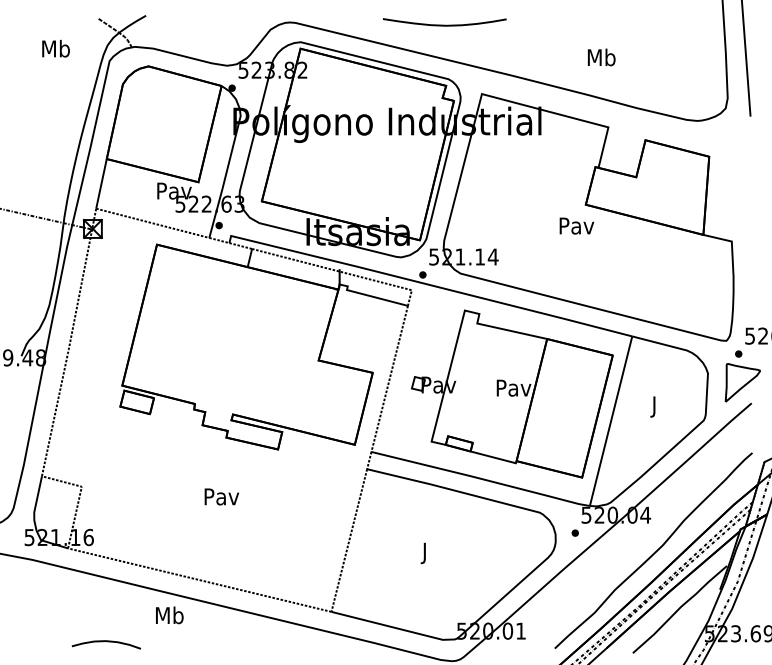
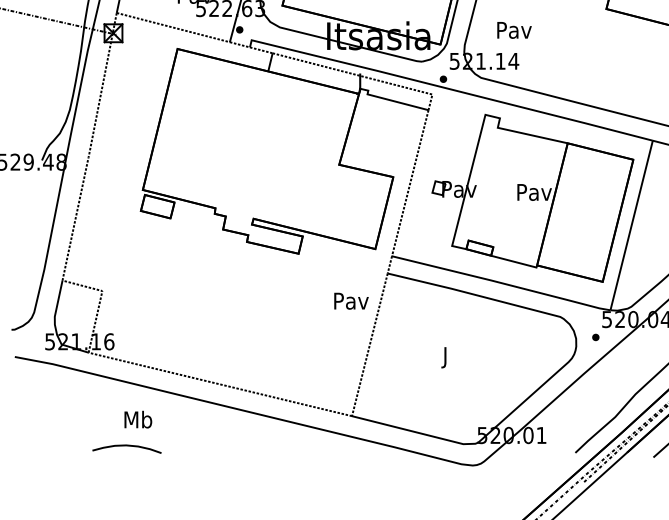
text: (576, 225) -> (514, 29), moved
text: (221, 496) -> (351, 300), moved
text: (169, 615) -> (138, 419), moved

